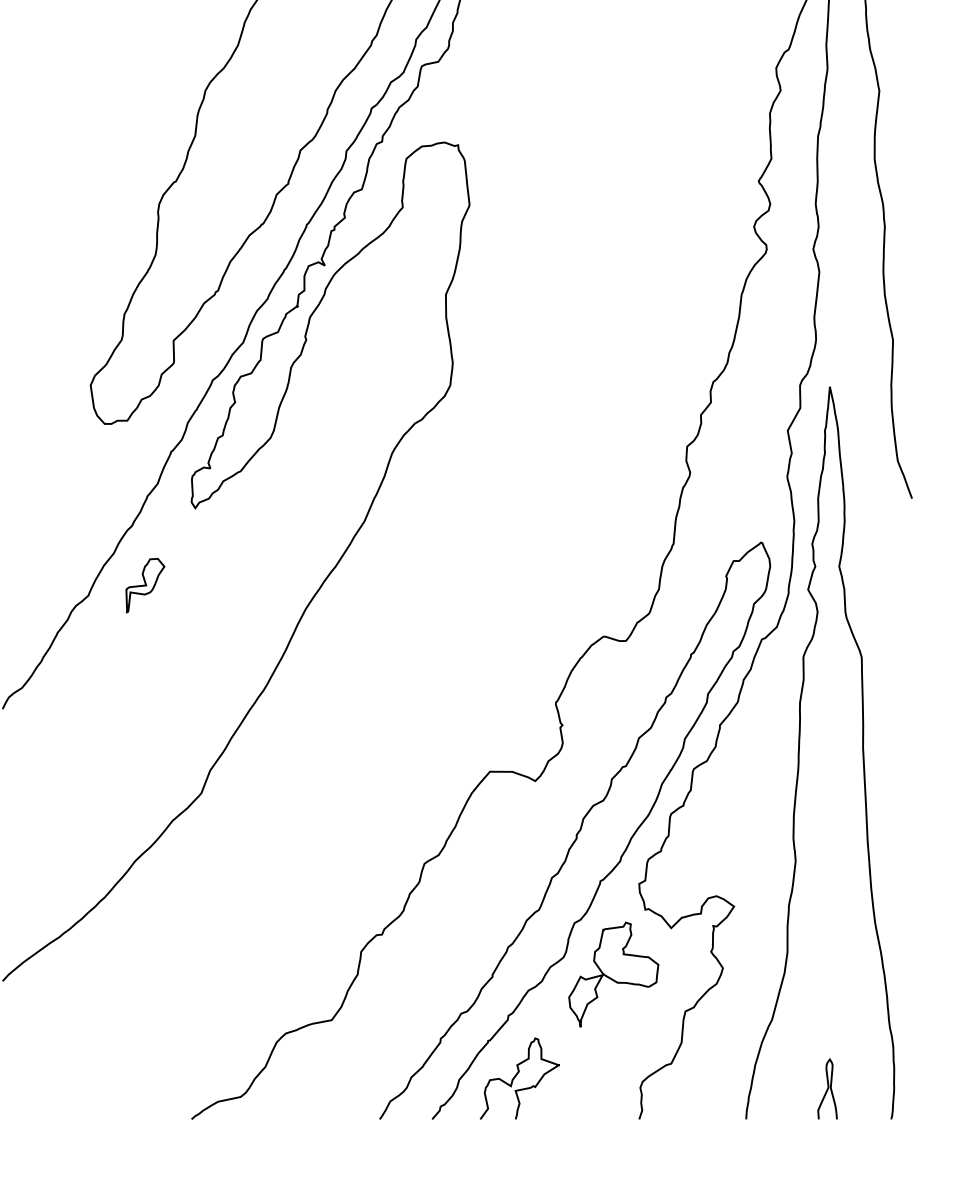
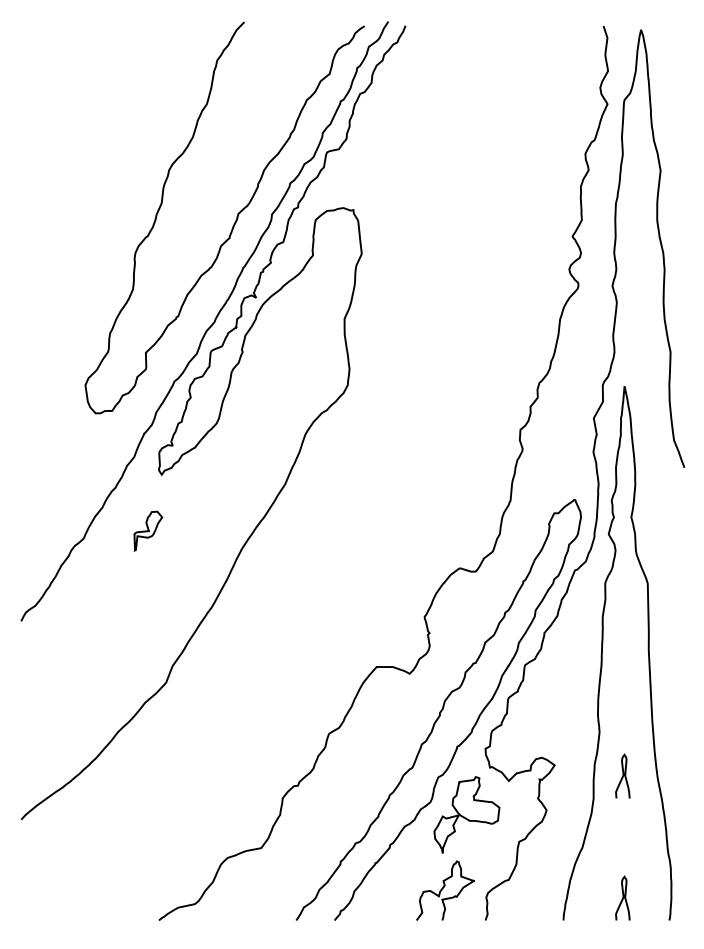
part: (145, 584) -> (148, 530), moved
curve: (827, 920) -> (622, 775), added
curve: (517, 1075) -> (443, 888), moved

